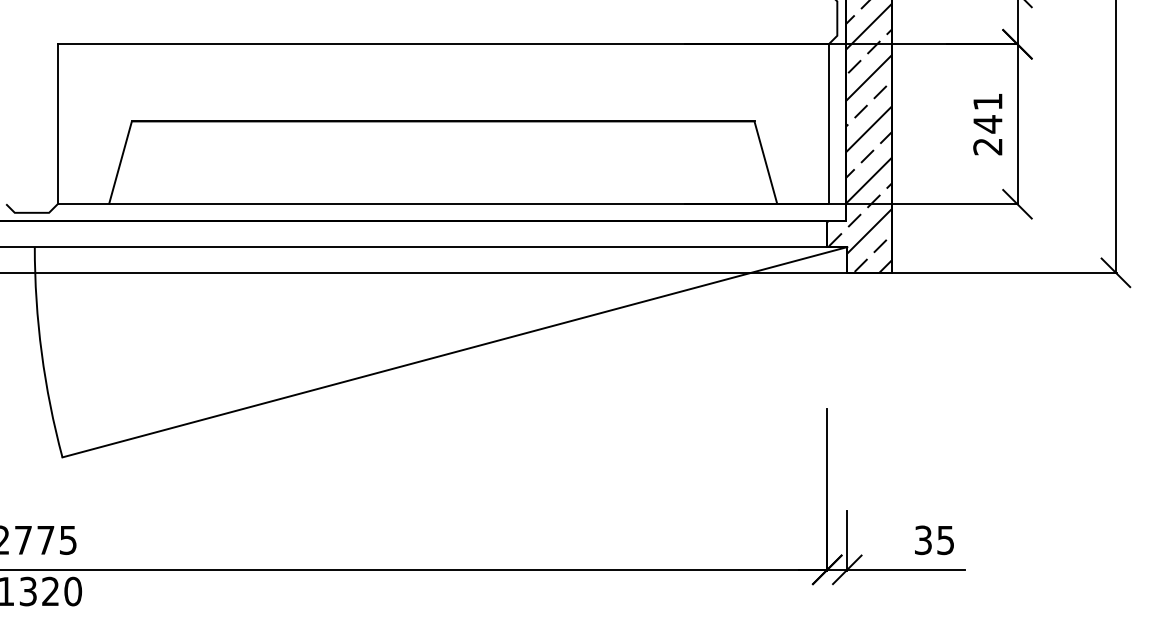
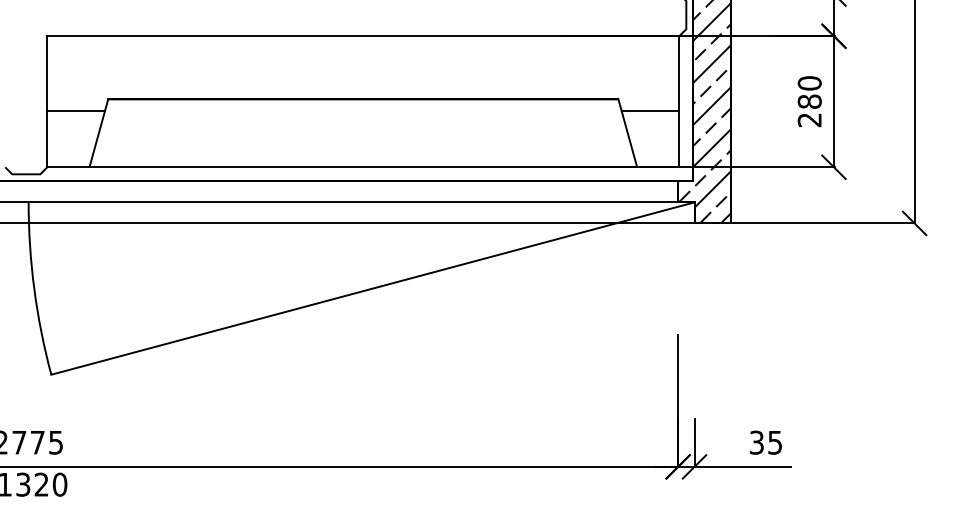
text: (987, 112) -> (809, 92), 241 -> 280
line: (91, 136) -> (75, 111), added
line: (793, 136) -> (650, 111), added

